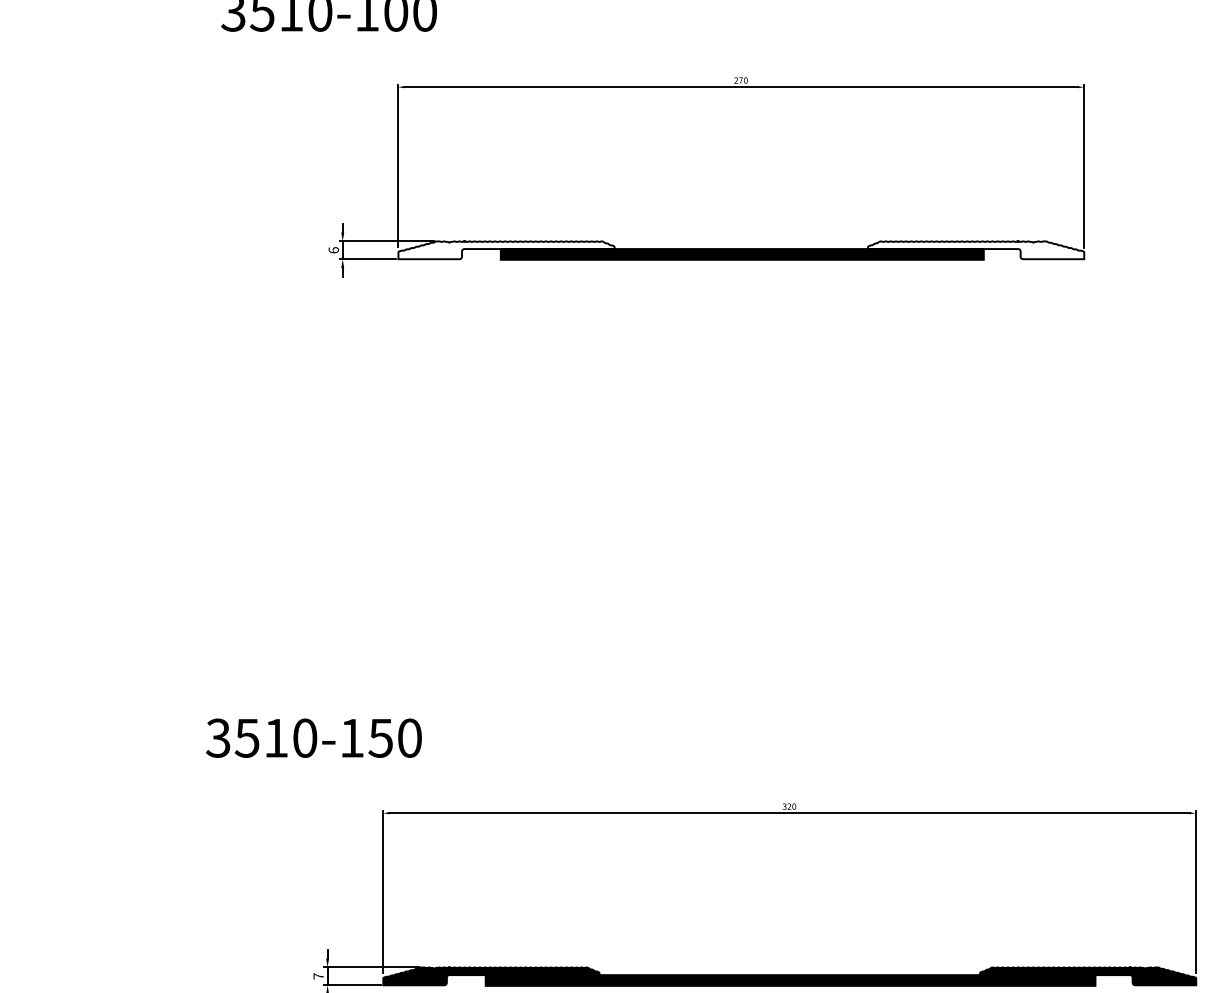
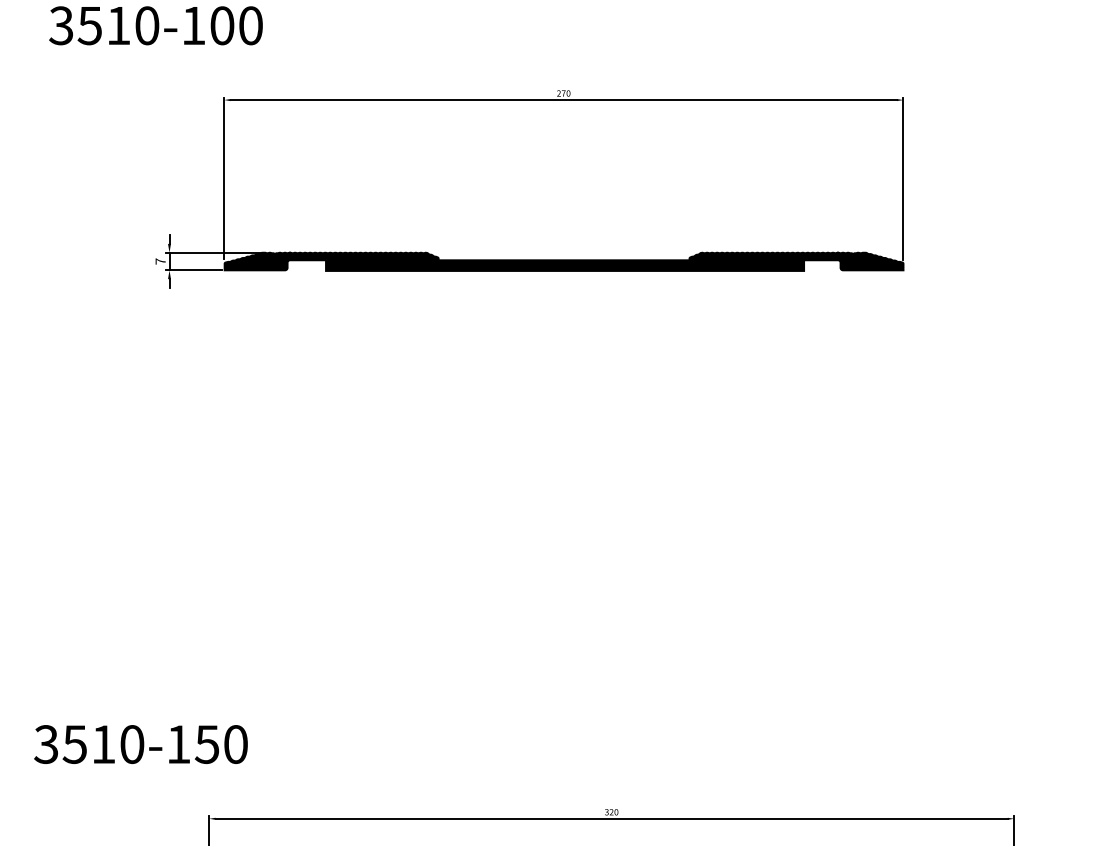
text: (333, 250) -> (160, 261), 6 -> 7
fill: (506, 250) -> (331, 261), added
fill: (976, 250) -> (796, 261), added

